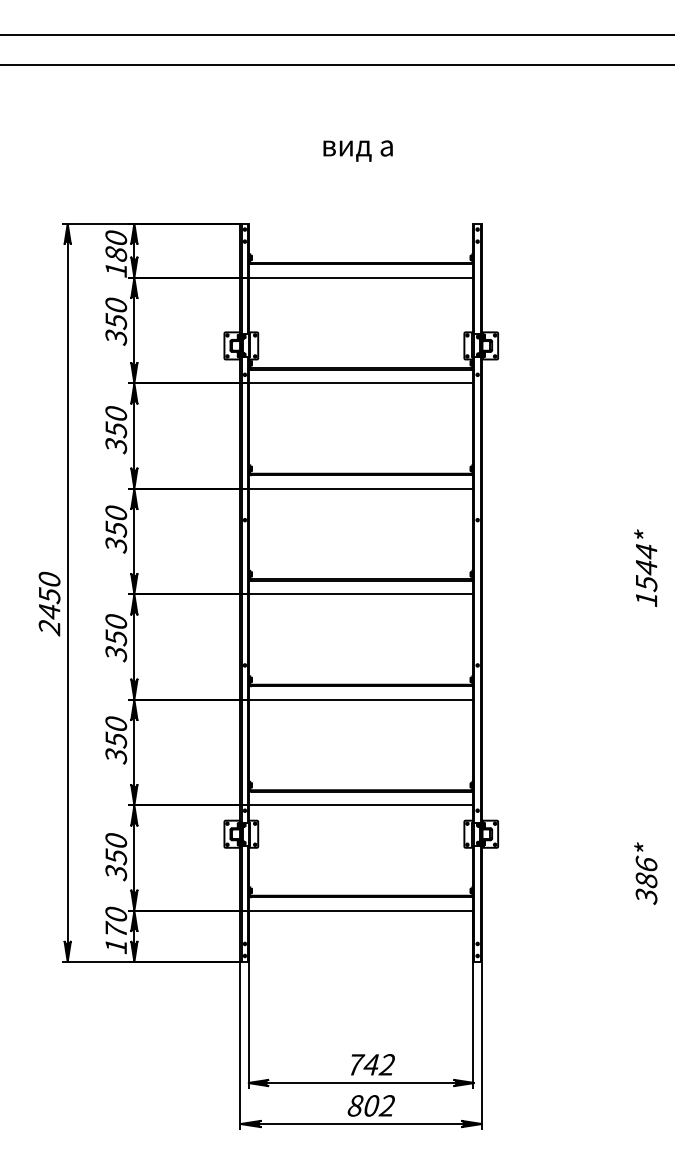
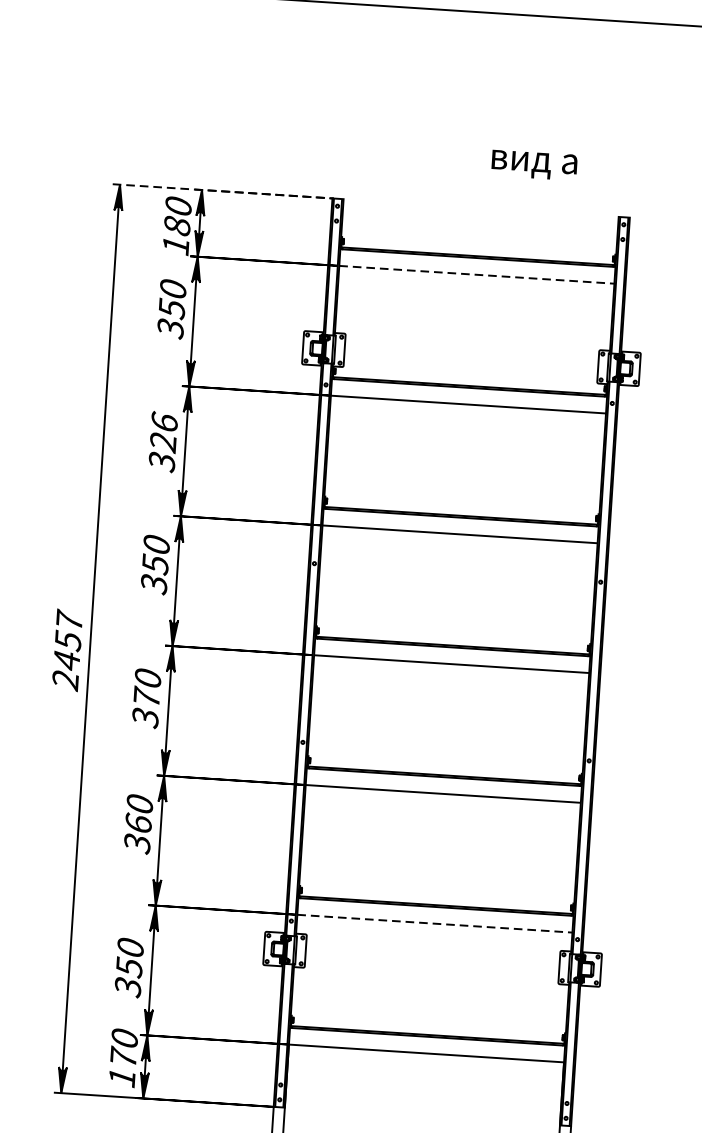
text: (357, 150) -> (533, 164), moved
line: (208, 223) -> (293, 195), solid -> dashed
line: (361, 277) -> (477, 274), solid -> dashed
text: (116, 421) -> (164, 432), 350 -> 326
text: (49, 578) -> (69, 619), 2450 -> 2457
text: (116, 637) -> (147, 697), 350 -> 370
text: (116, 739) -> (138, 823), 350 -> 360
line: (361, 805) -> (435, 923), solid -> dashed

